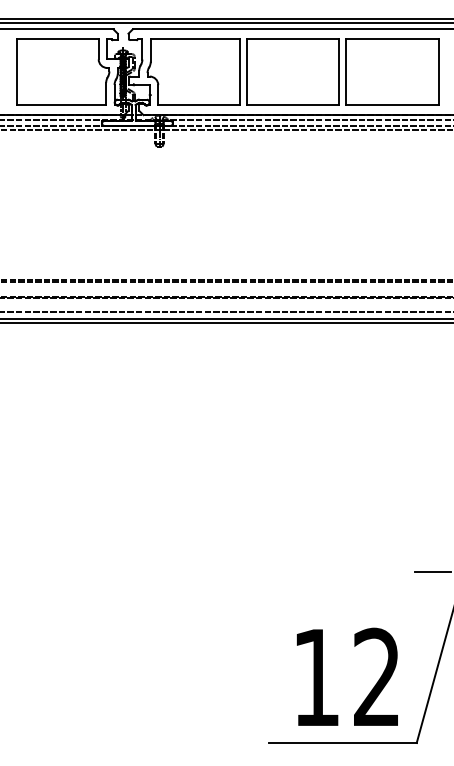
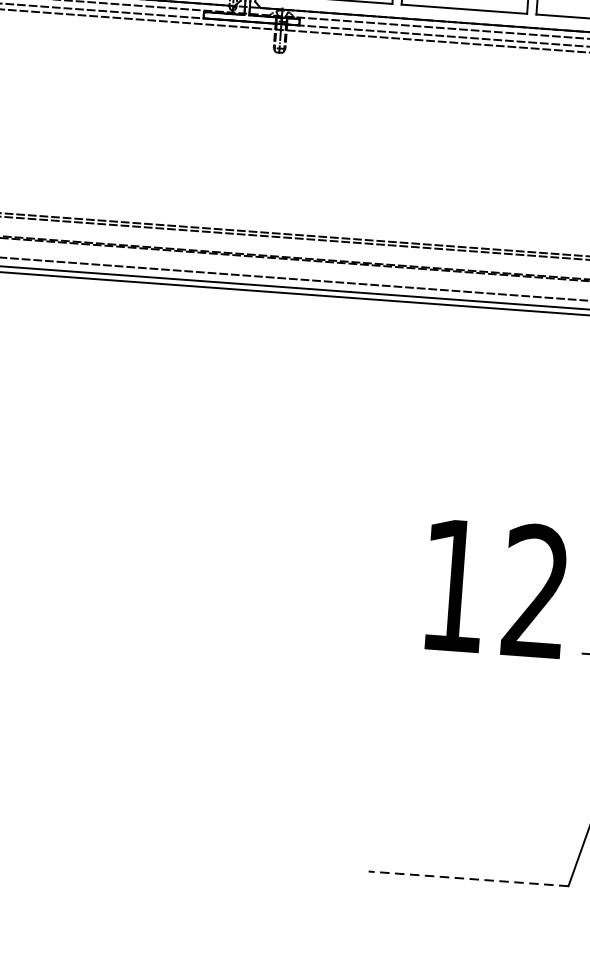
text: (347, 676) -> (496, 587), moved
line: (343, 743) -> (469, 879), solid -> dashed

